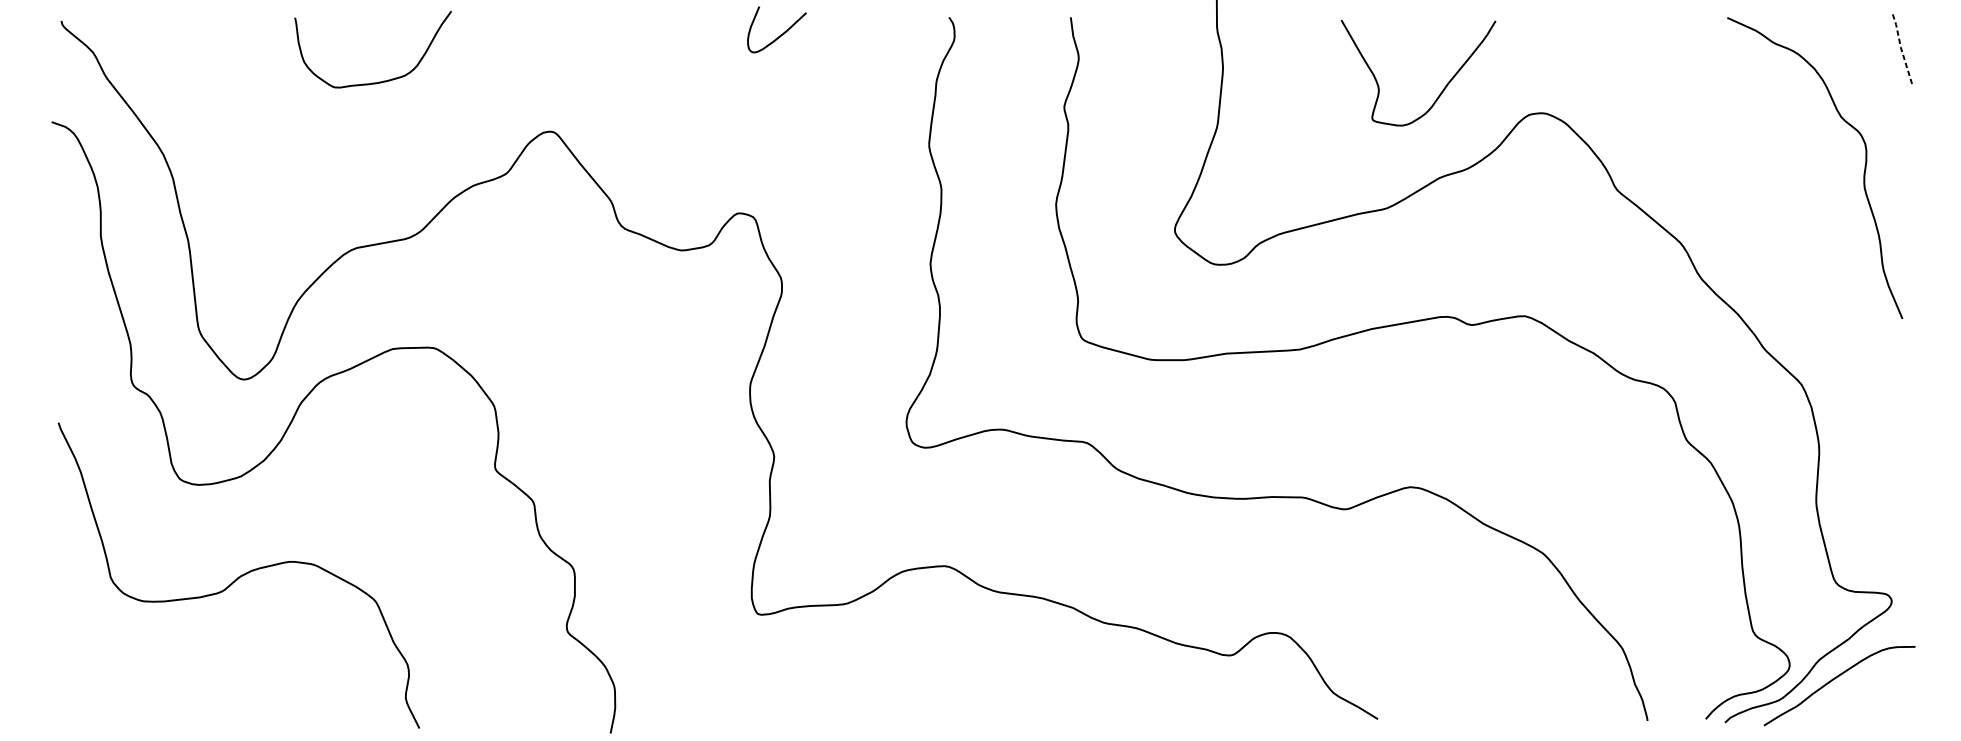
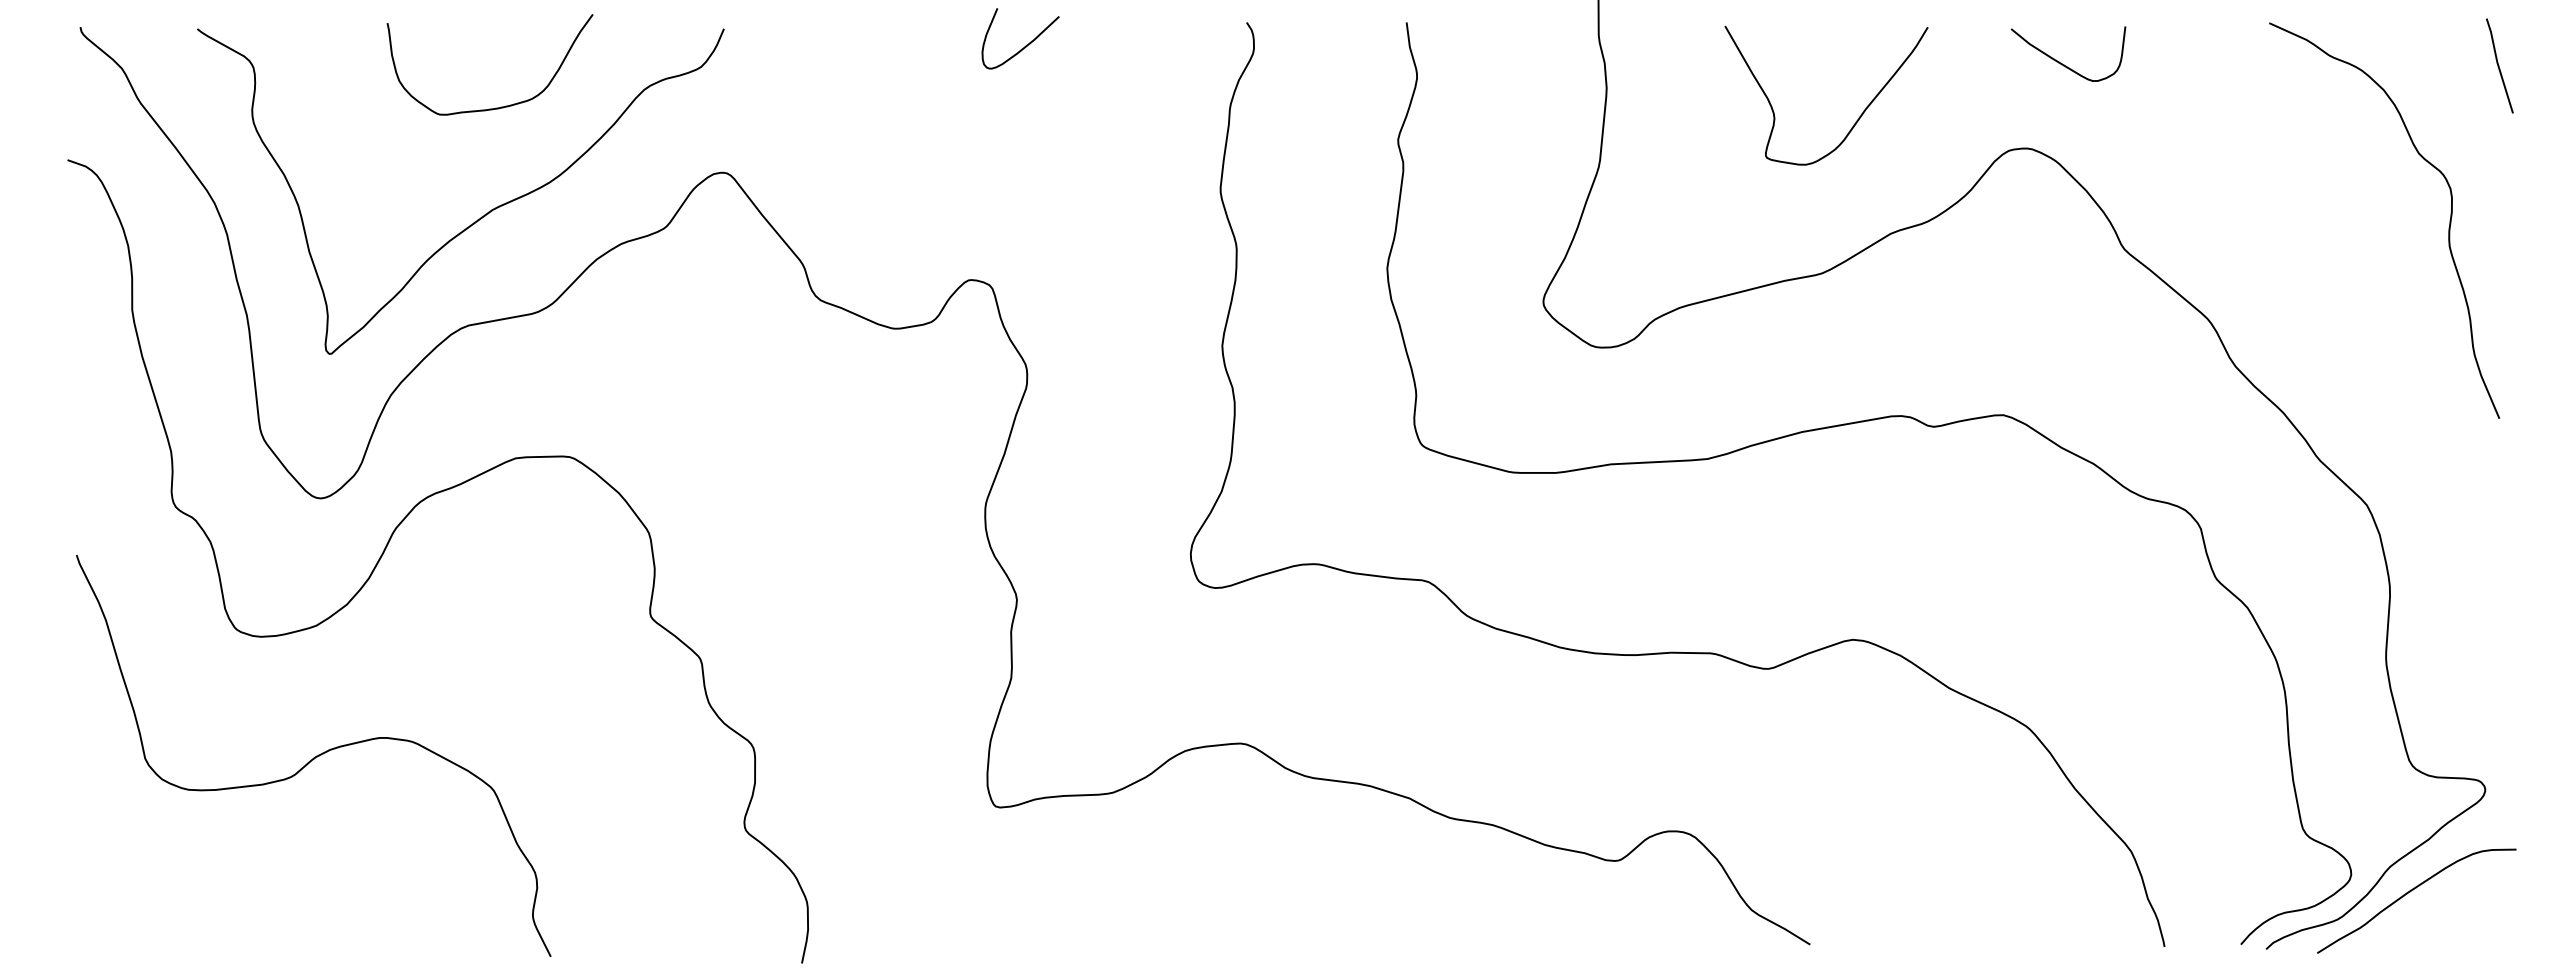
curve: (1569, 47) -> (2061, 62), added
line: (1901, 50) -> (2498, 65), dashed -> solid
curve: (1442, 89) -> (1858, 117), moved
curve: (366, 165) -> (481, 216), added

